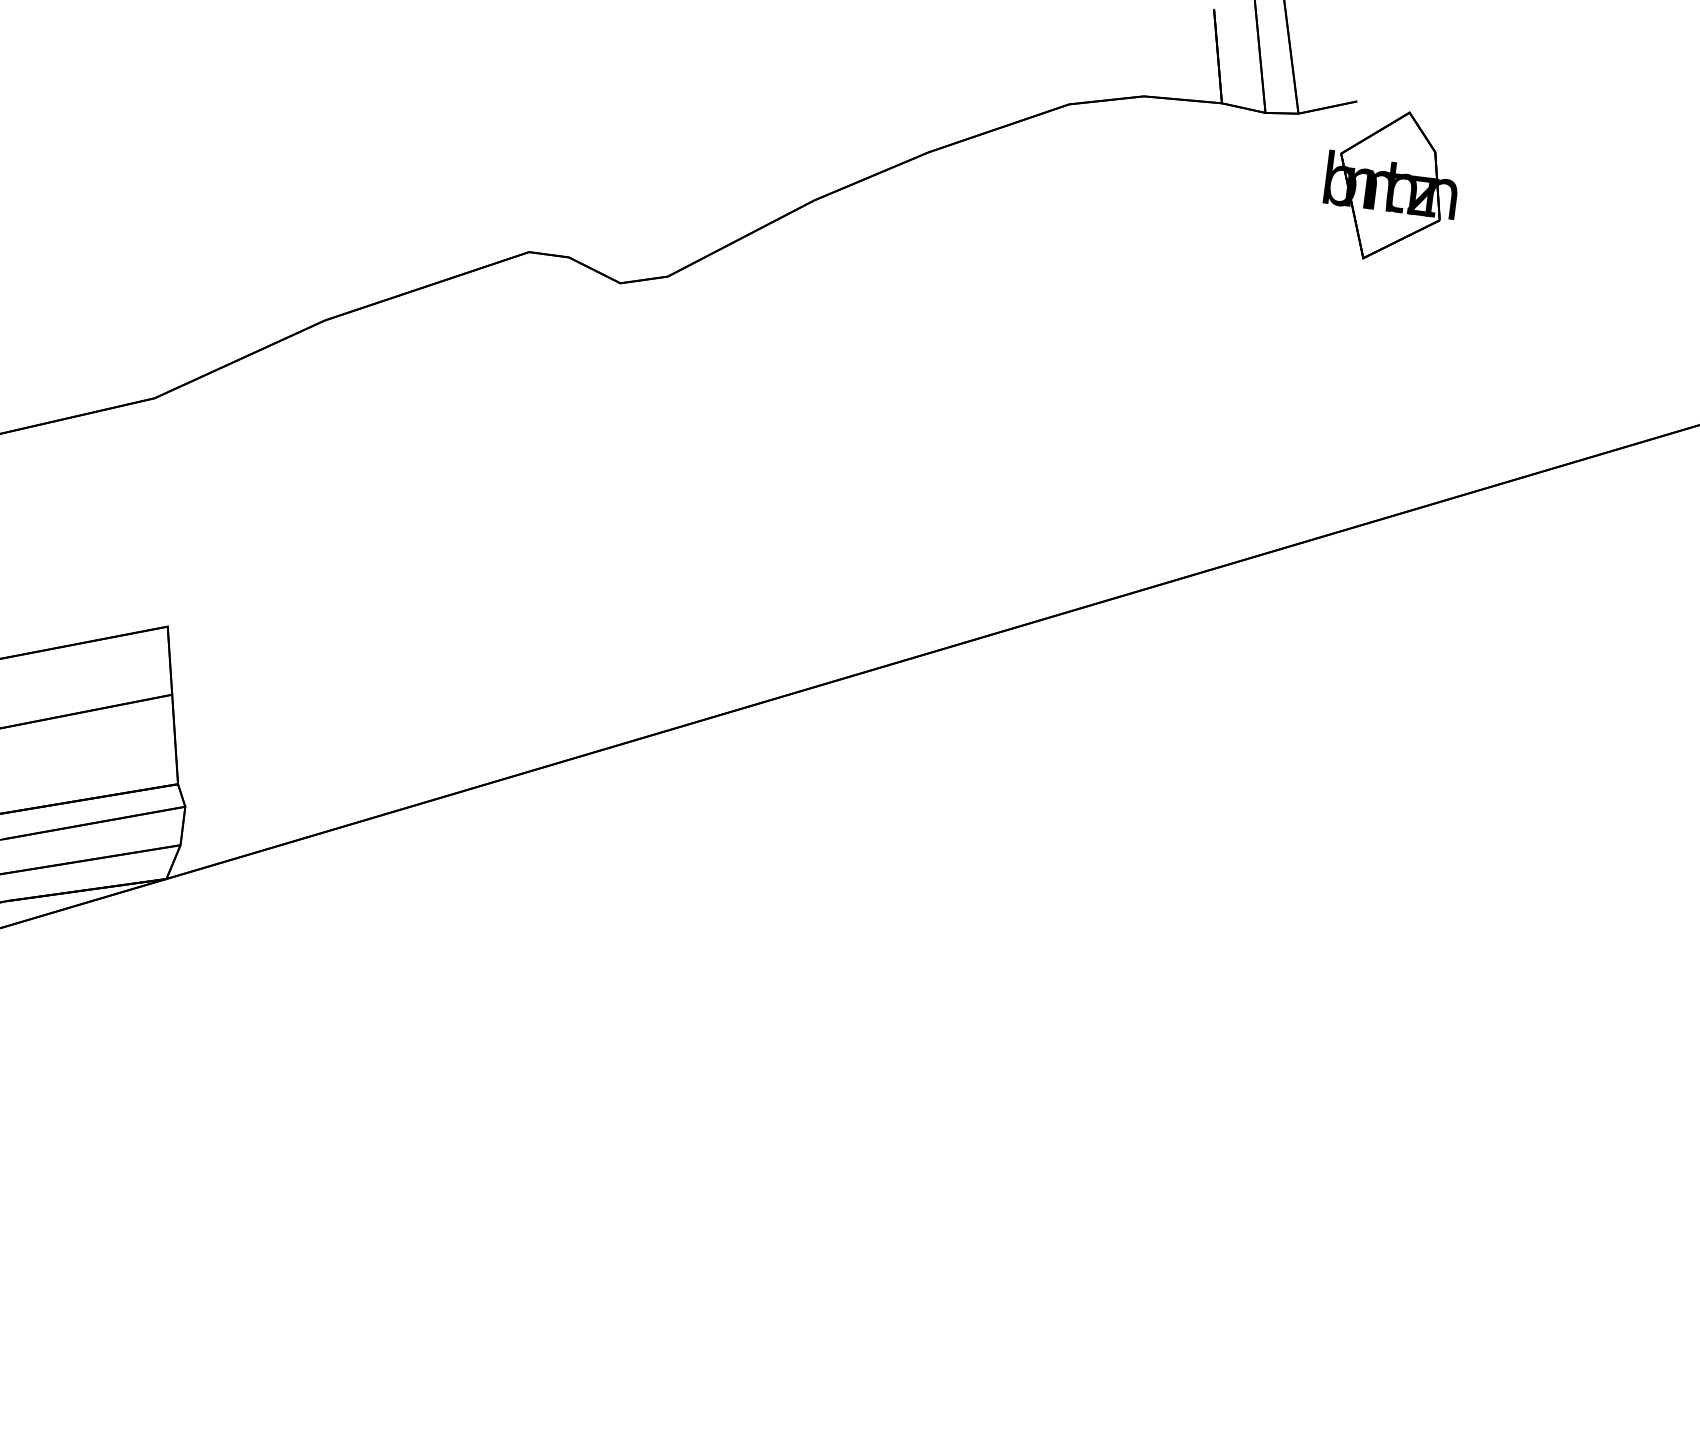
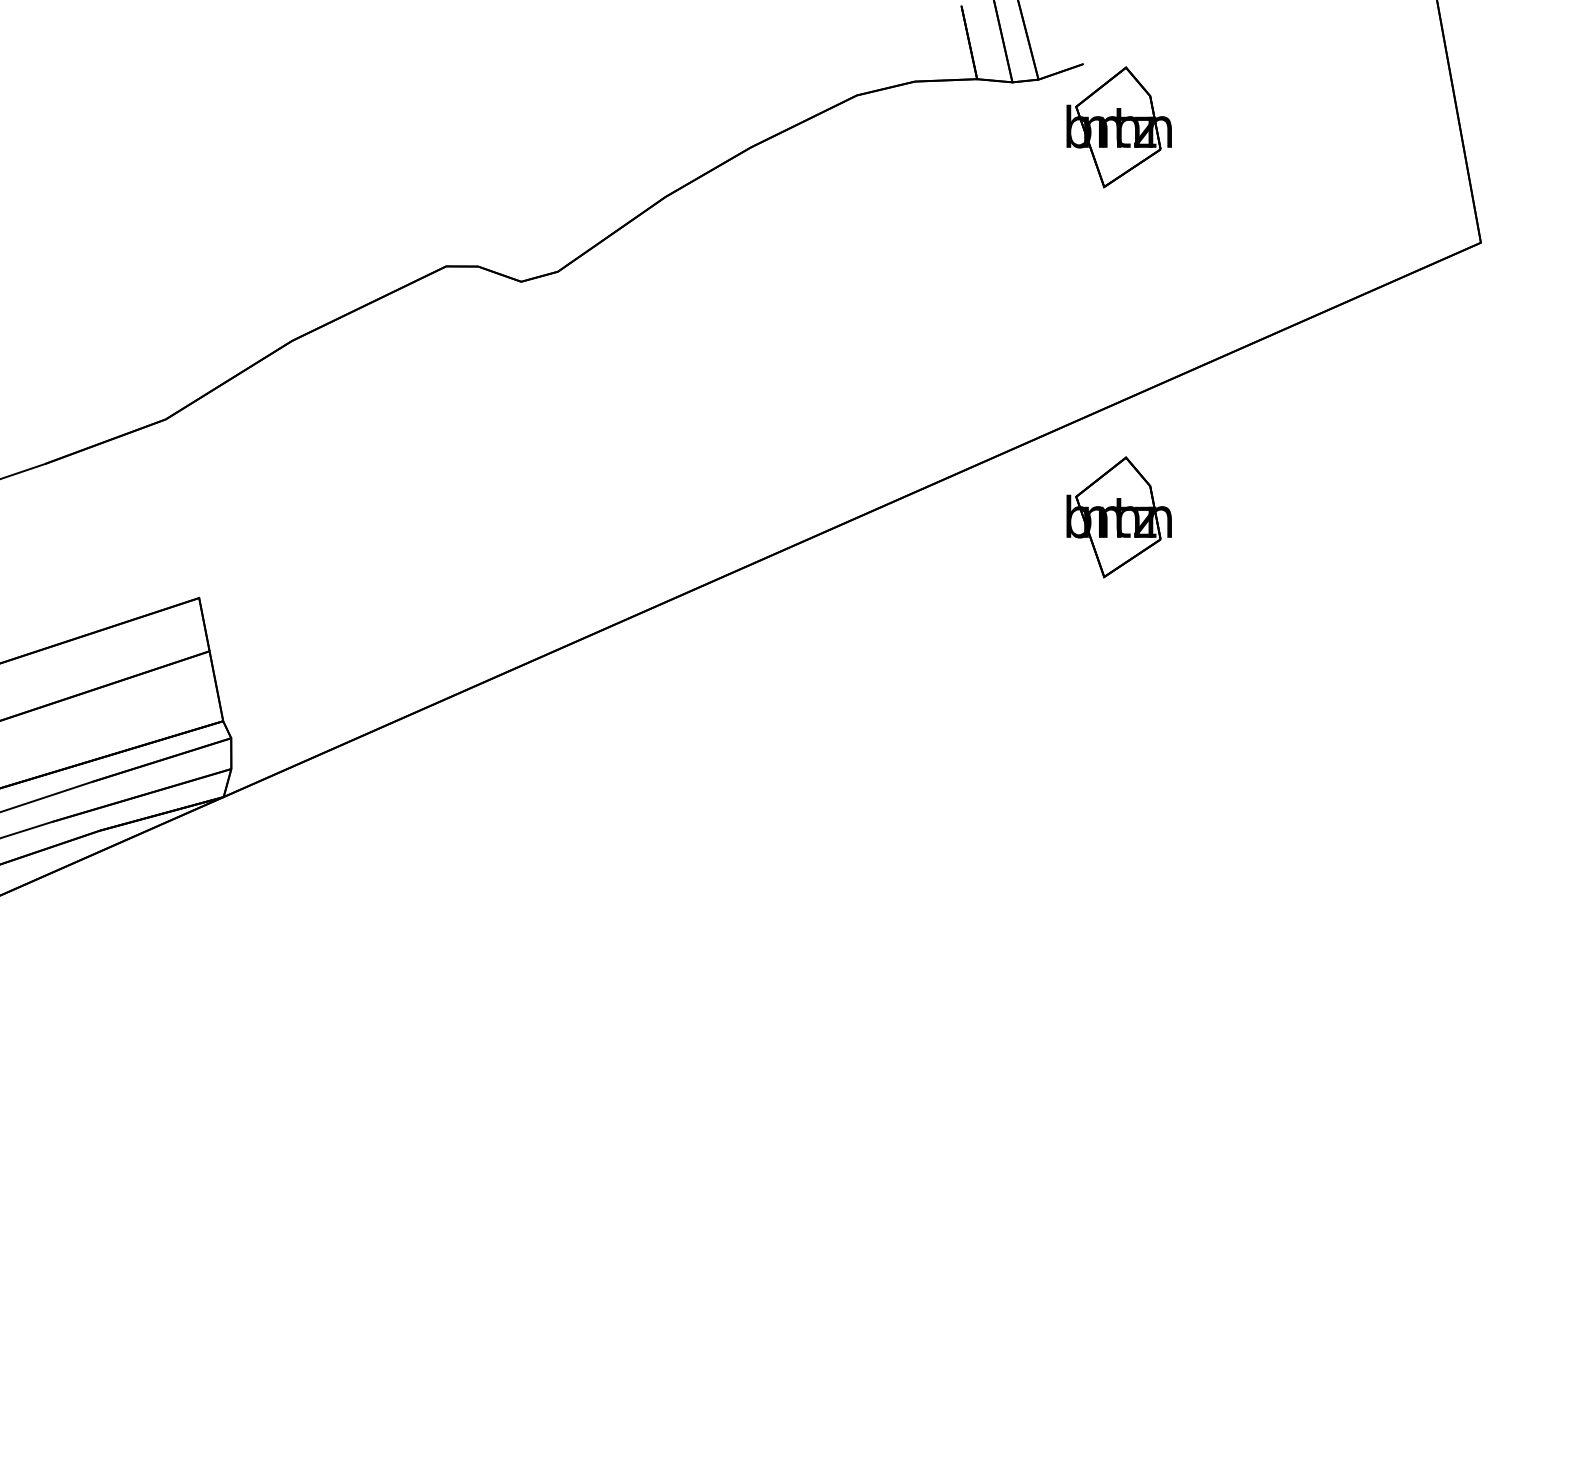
part: (1328, 673) -> (1118, 517), added

